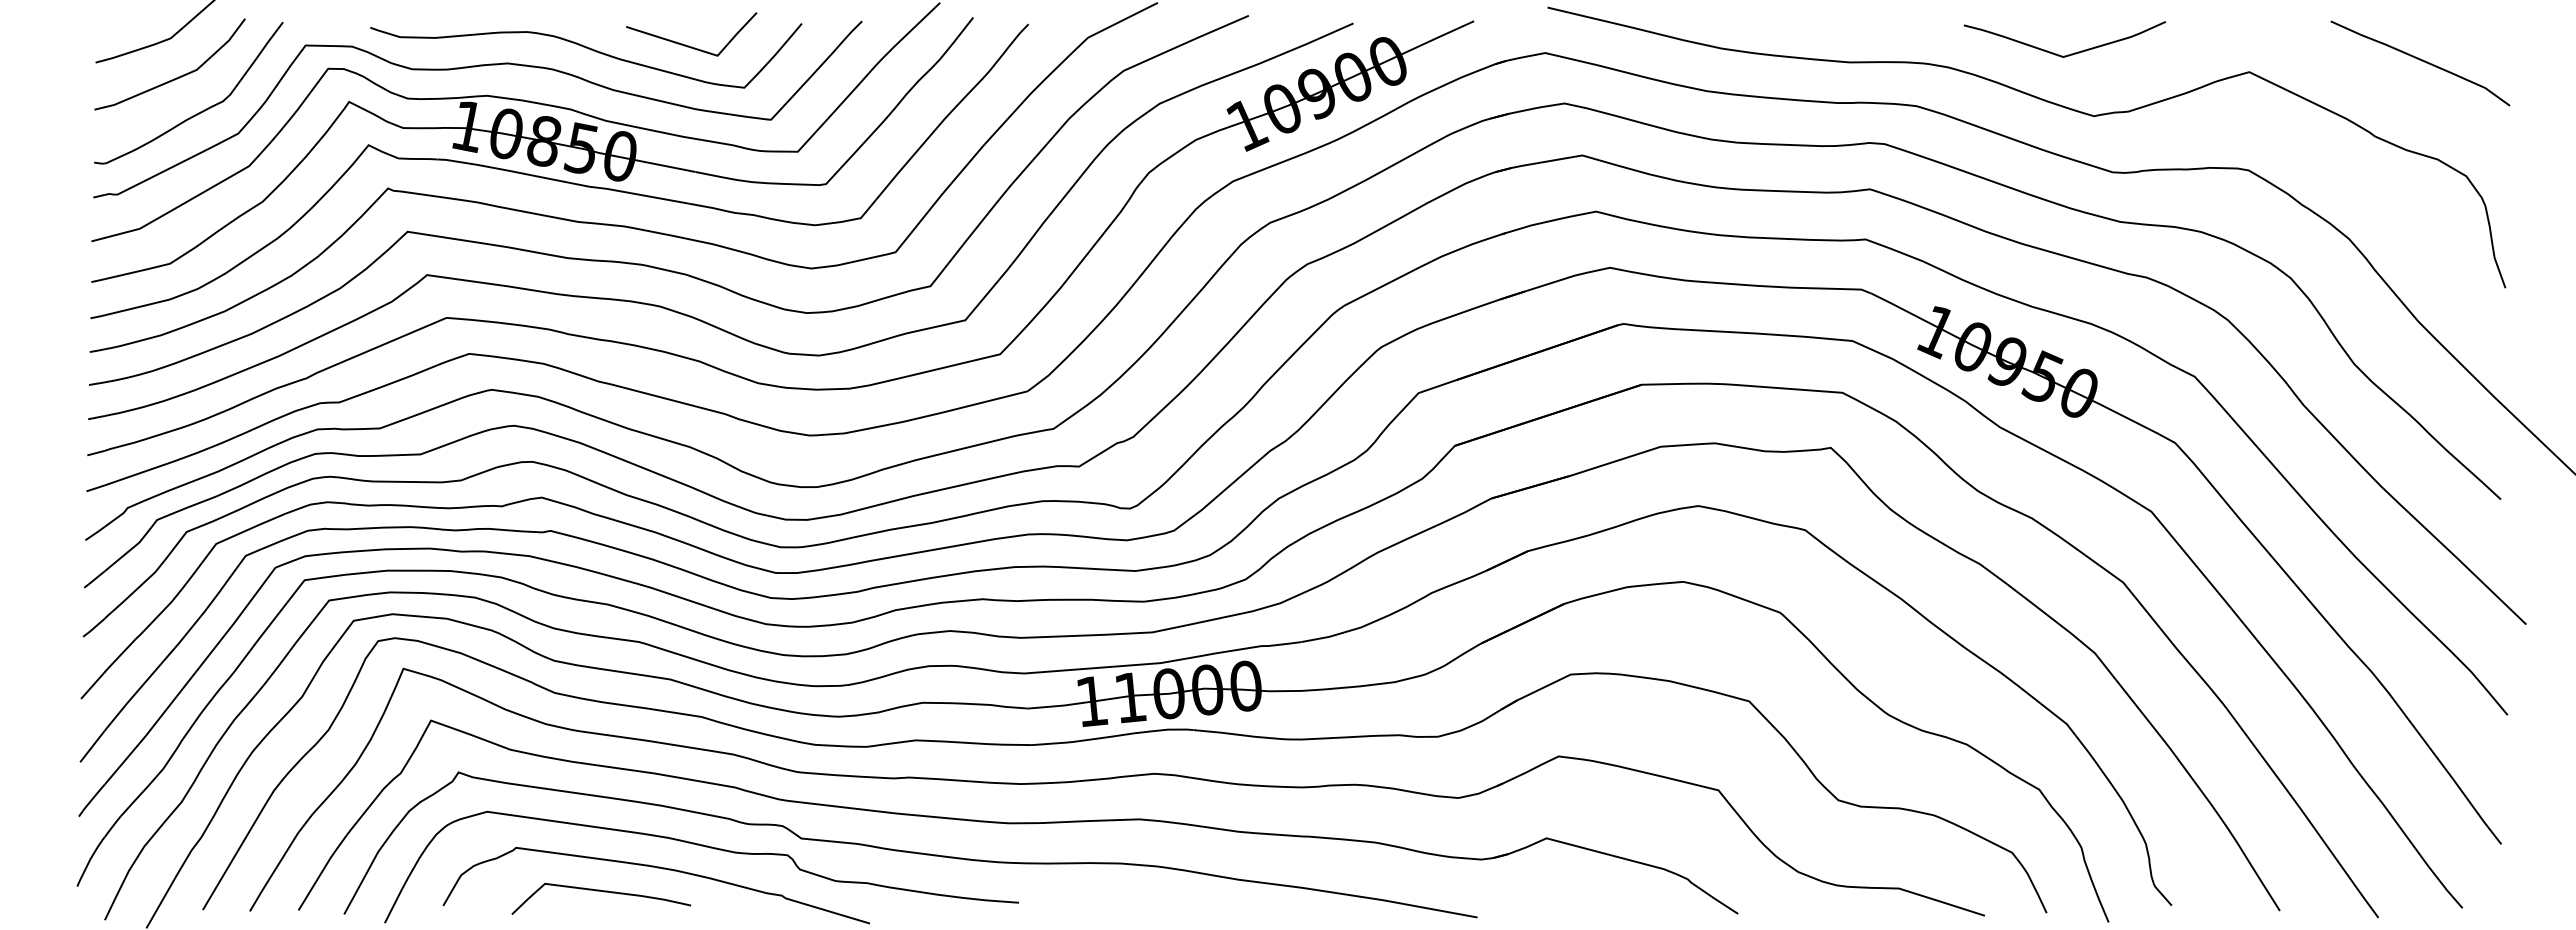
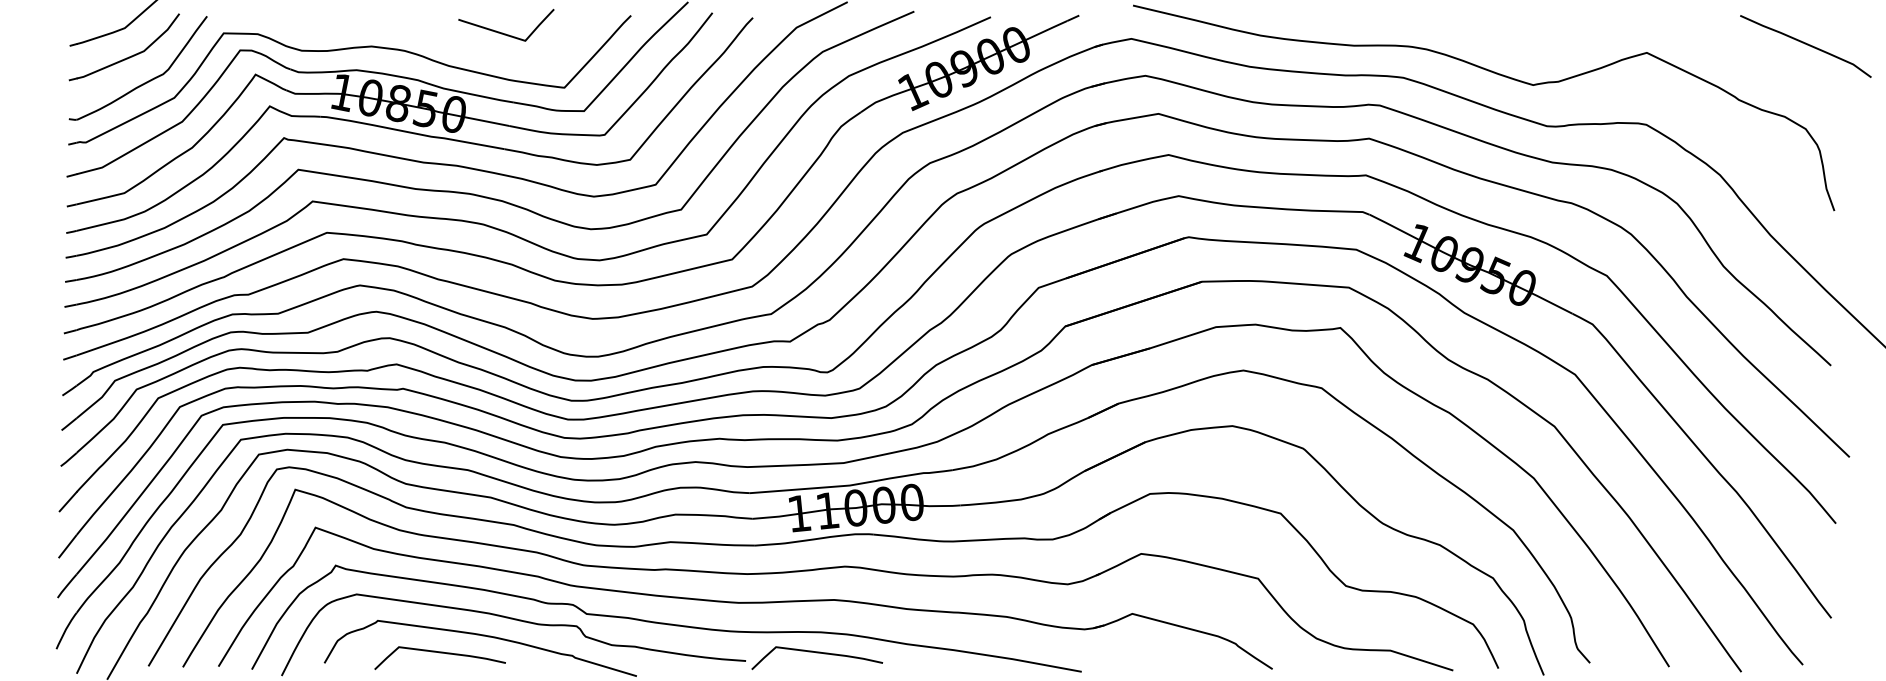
curve: (588, 49) -> (430, 36), removed
curve: (2067, 54) -> (1513, 39), removed
curve: (2421, 61) -> (1806, 45), moved
curve: (1118, 892) -> (818, 653), added

